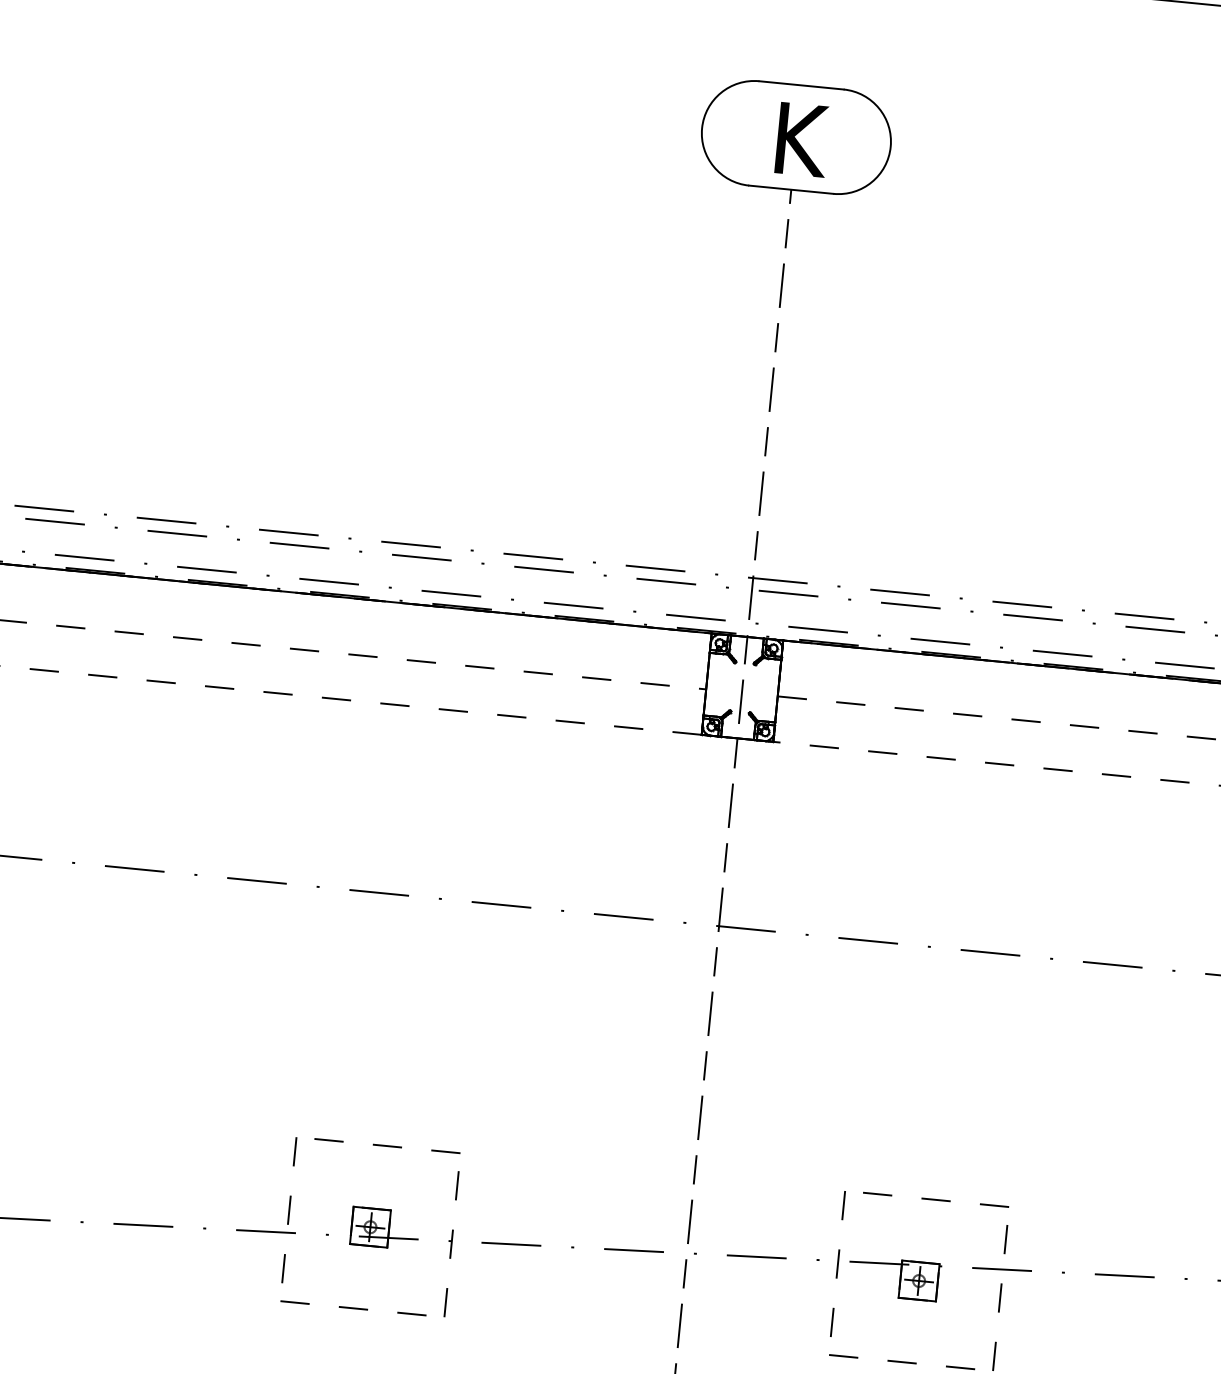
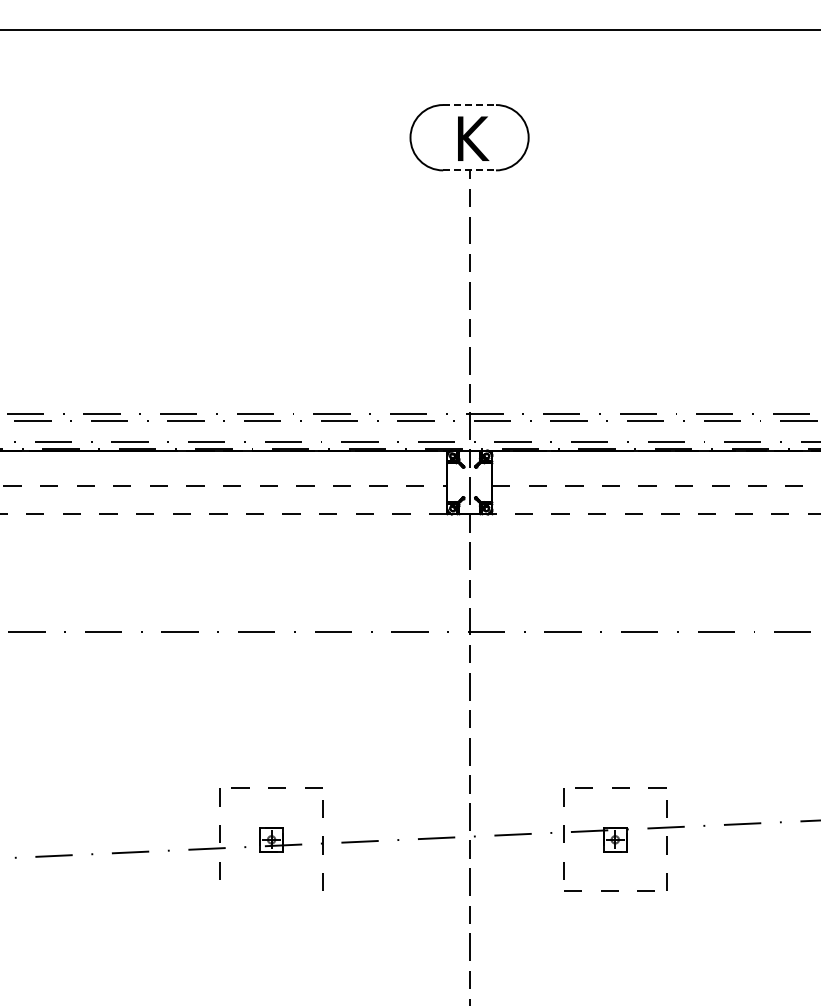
line: (802, 86) -> (470, 105), solid -> dashed
line: (792, 190) -> (470, 170), solid -> dashed
line: (352, 1307) -> (265, 890), removed

